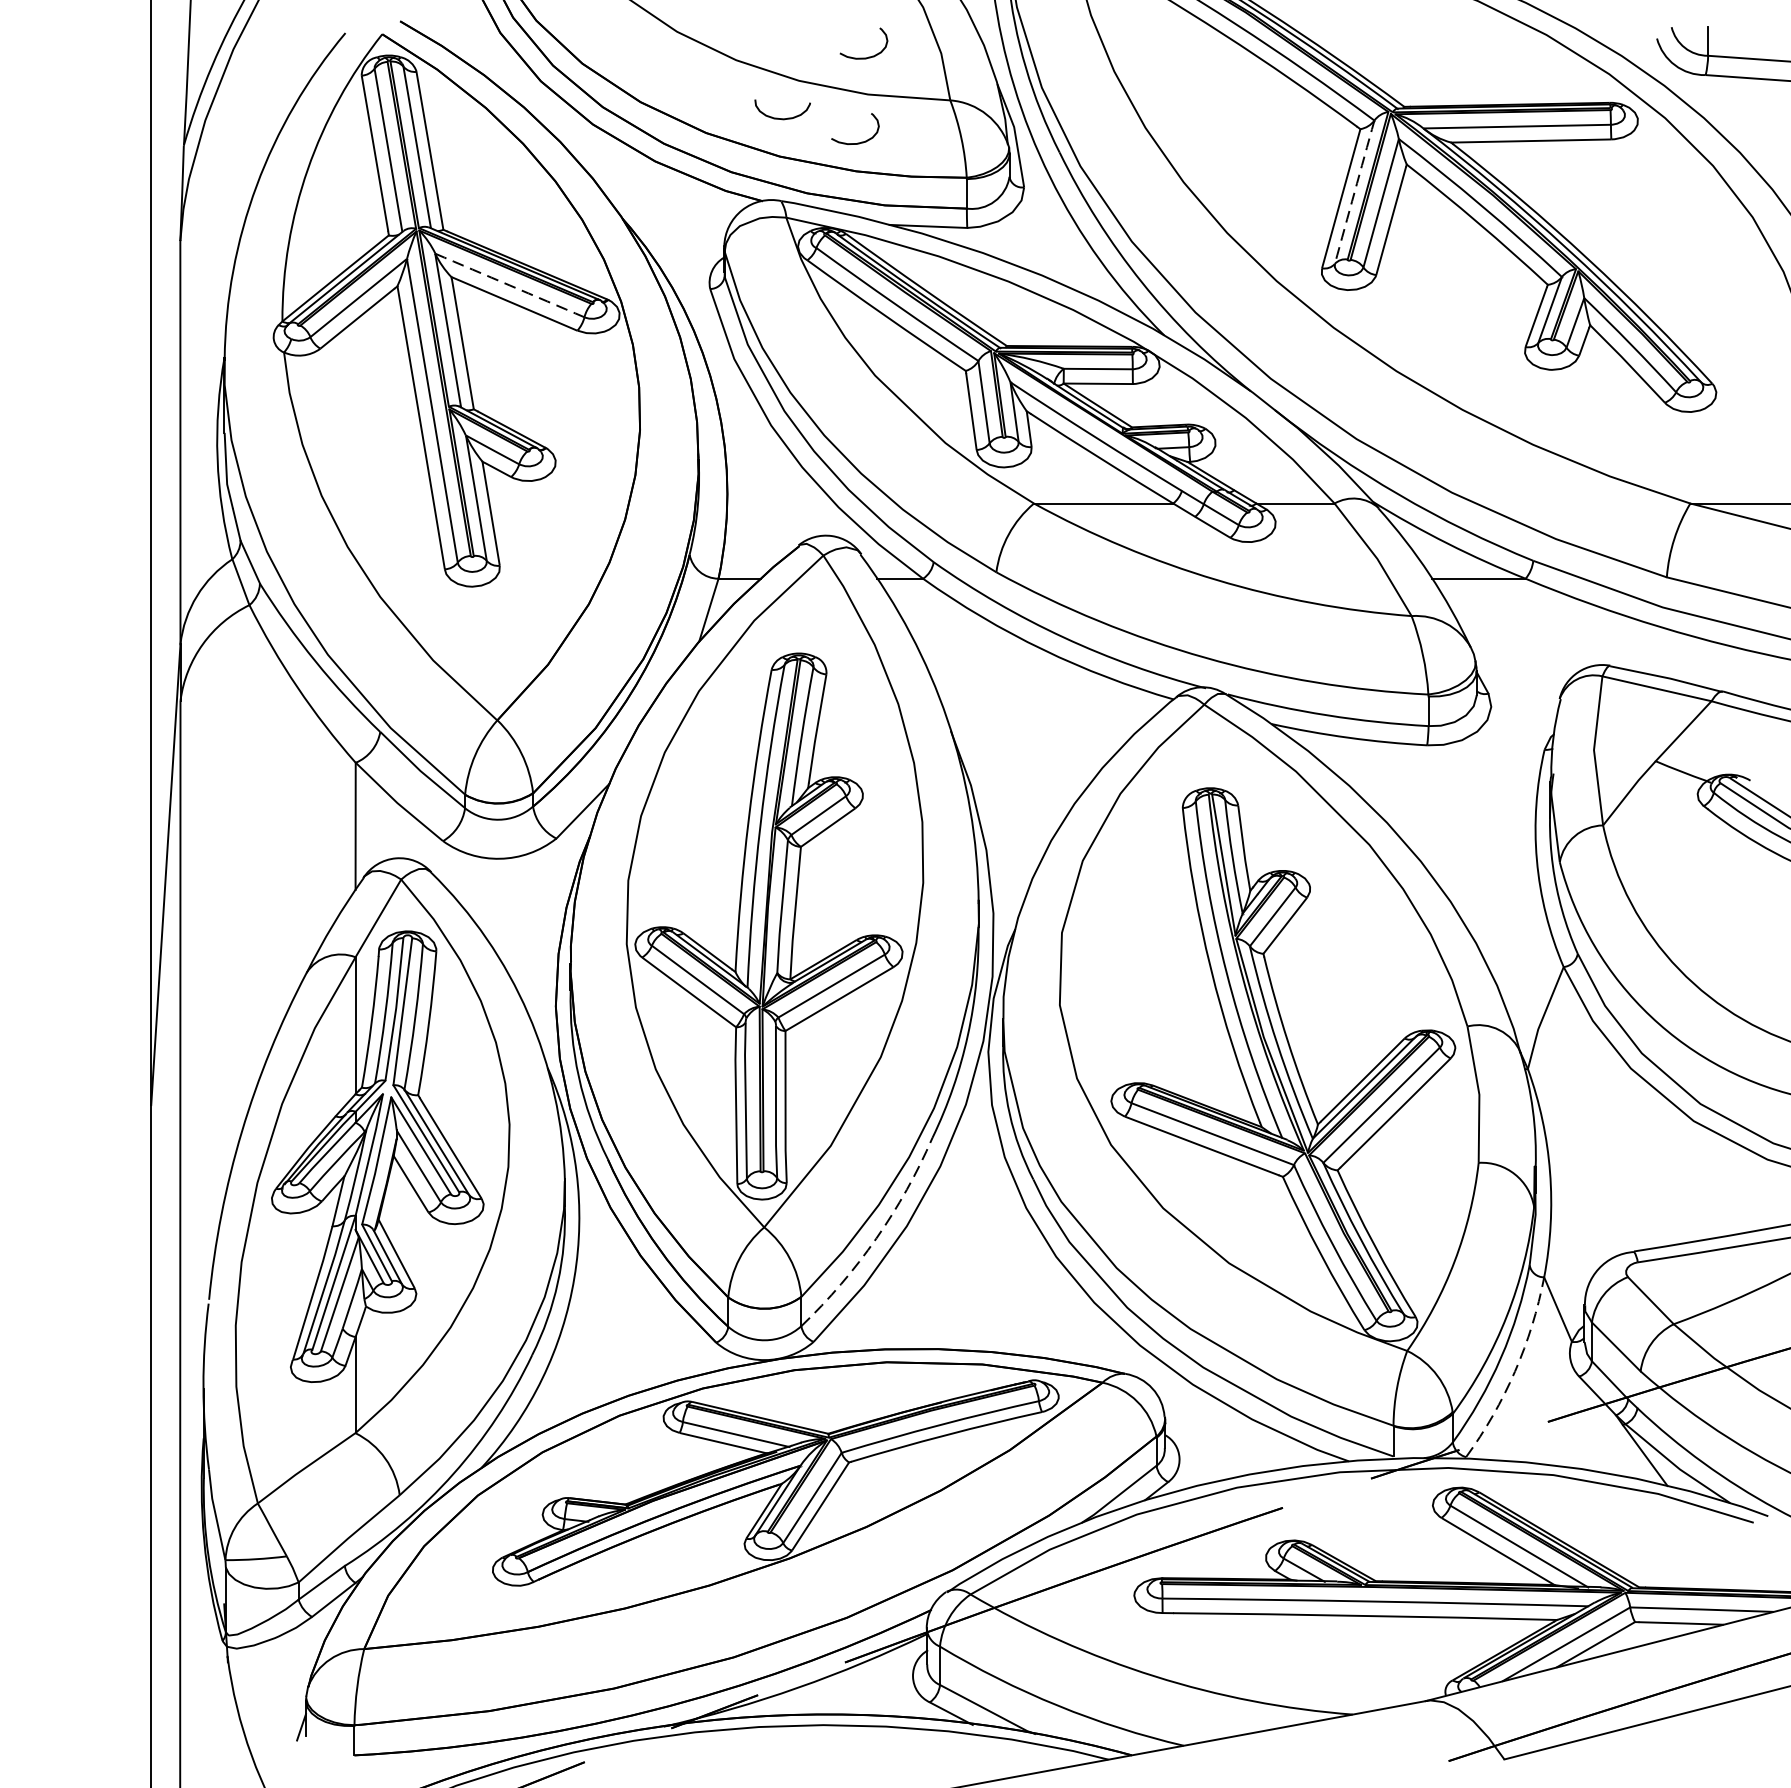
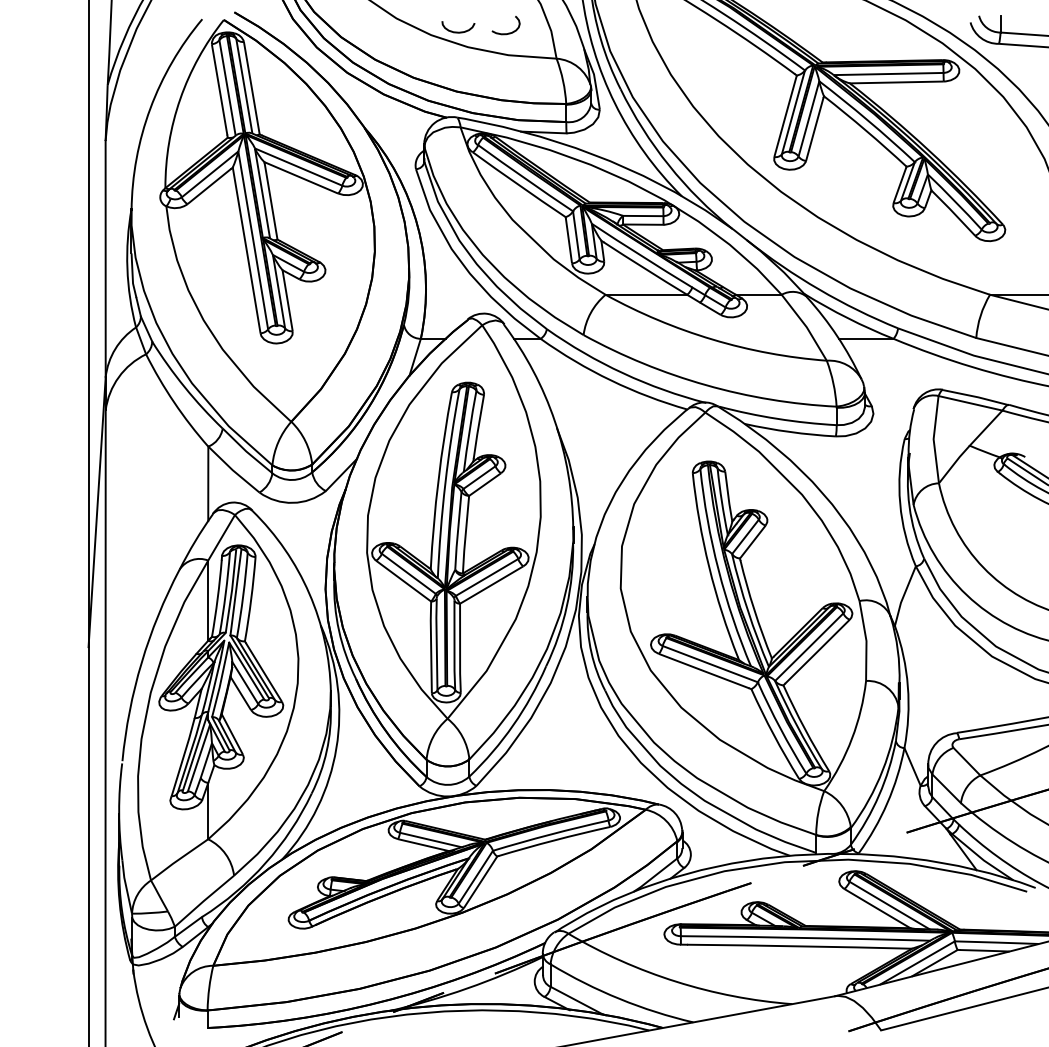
curve: (782, 117) -> (458, 31), moved
curve: (859, 141) -> (503, 82), removed
arc: (1354, 192) -> (793, 112), dashed -> solid
arc: (509, 286) -> (298, 167), dashed -> solid
arc: (876, 1238) -> (513, 725), dashed -> solid
arc: (1515, 1372) -> (887, 803), dashed -> solid

